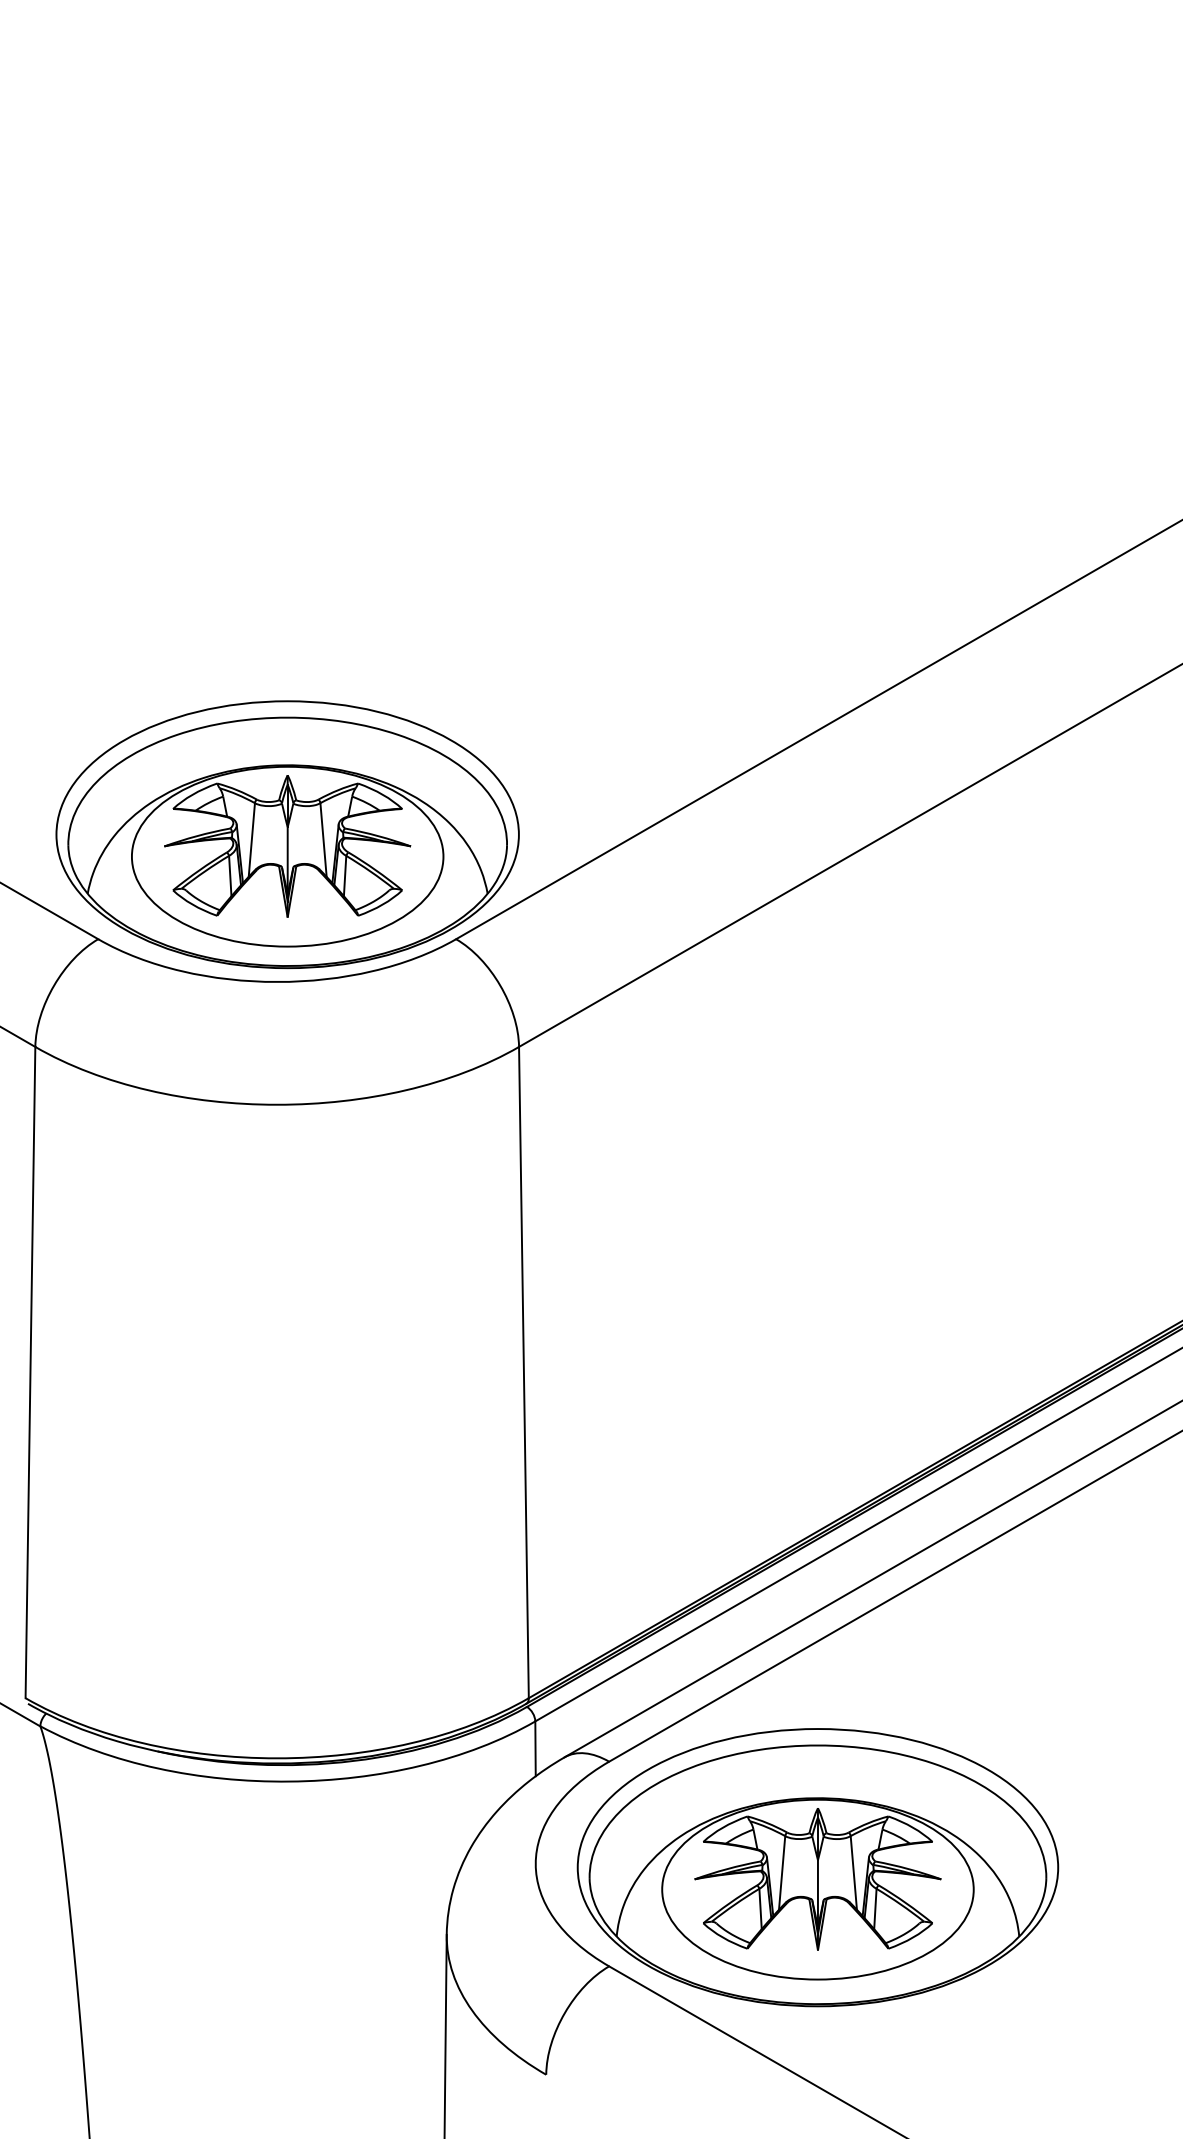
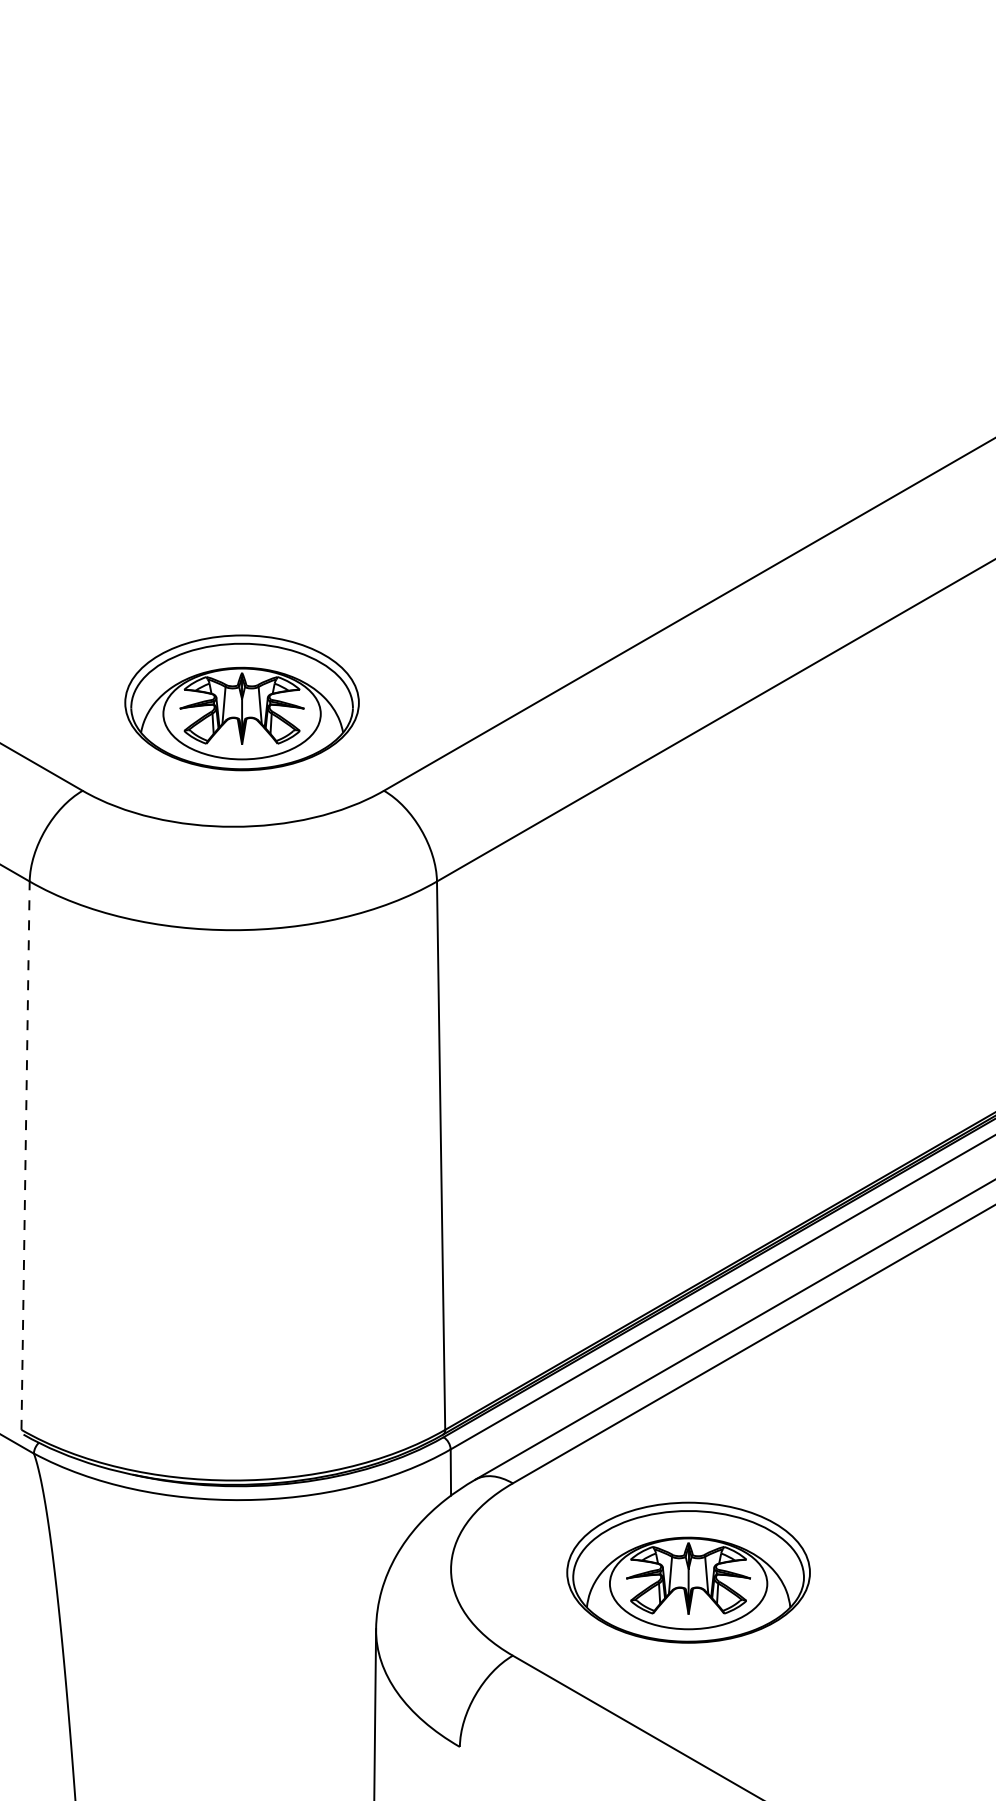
part: (286, 834) -> (241, 702), size x0.6
line: (30, 1372) -> (25, 1155), solid -> dashed
part: (817, 1867) -> (688, 1572), size x0.6

